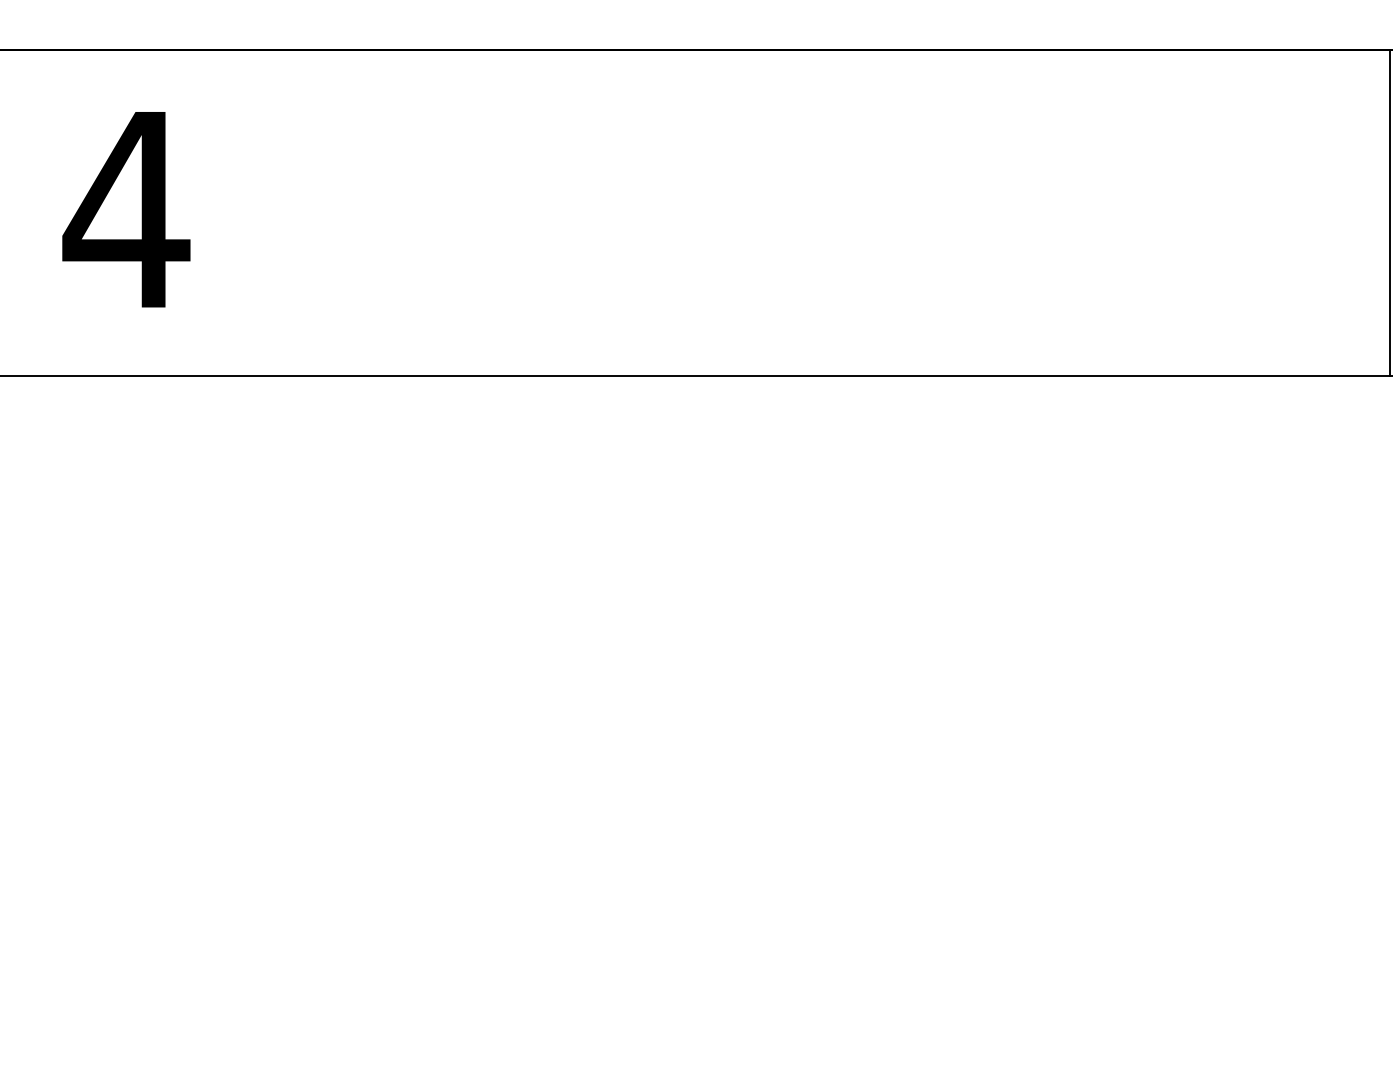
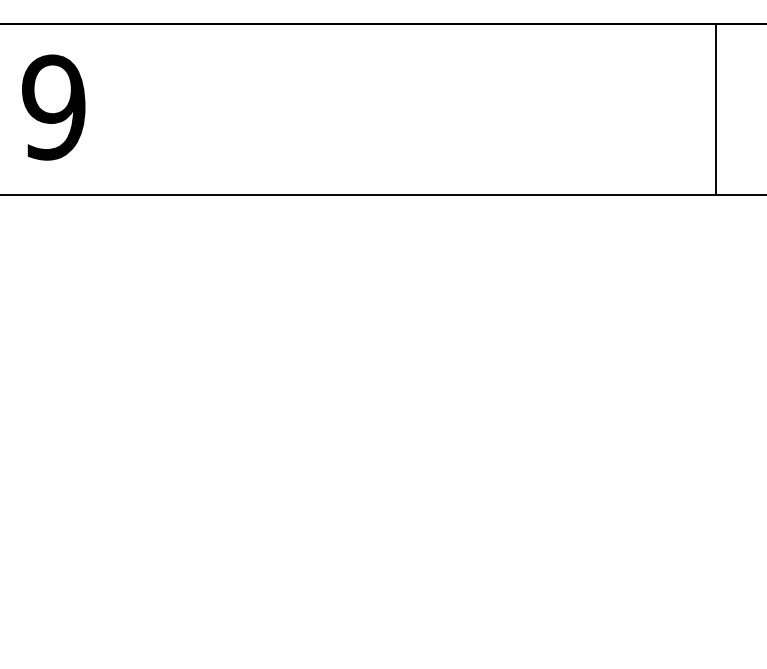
text: (125, 209) -> (53, 107), 4 -> 9

